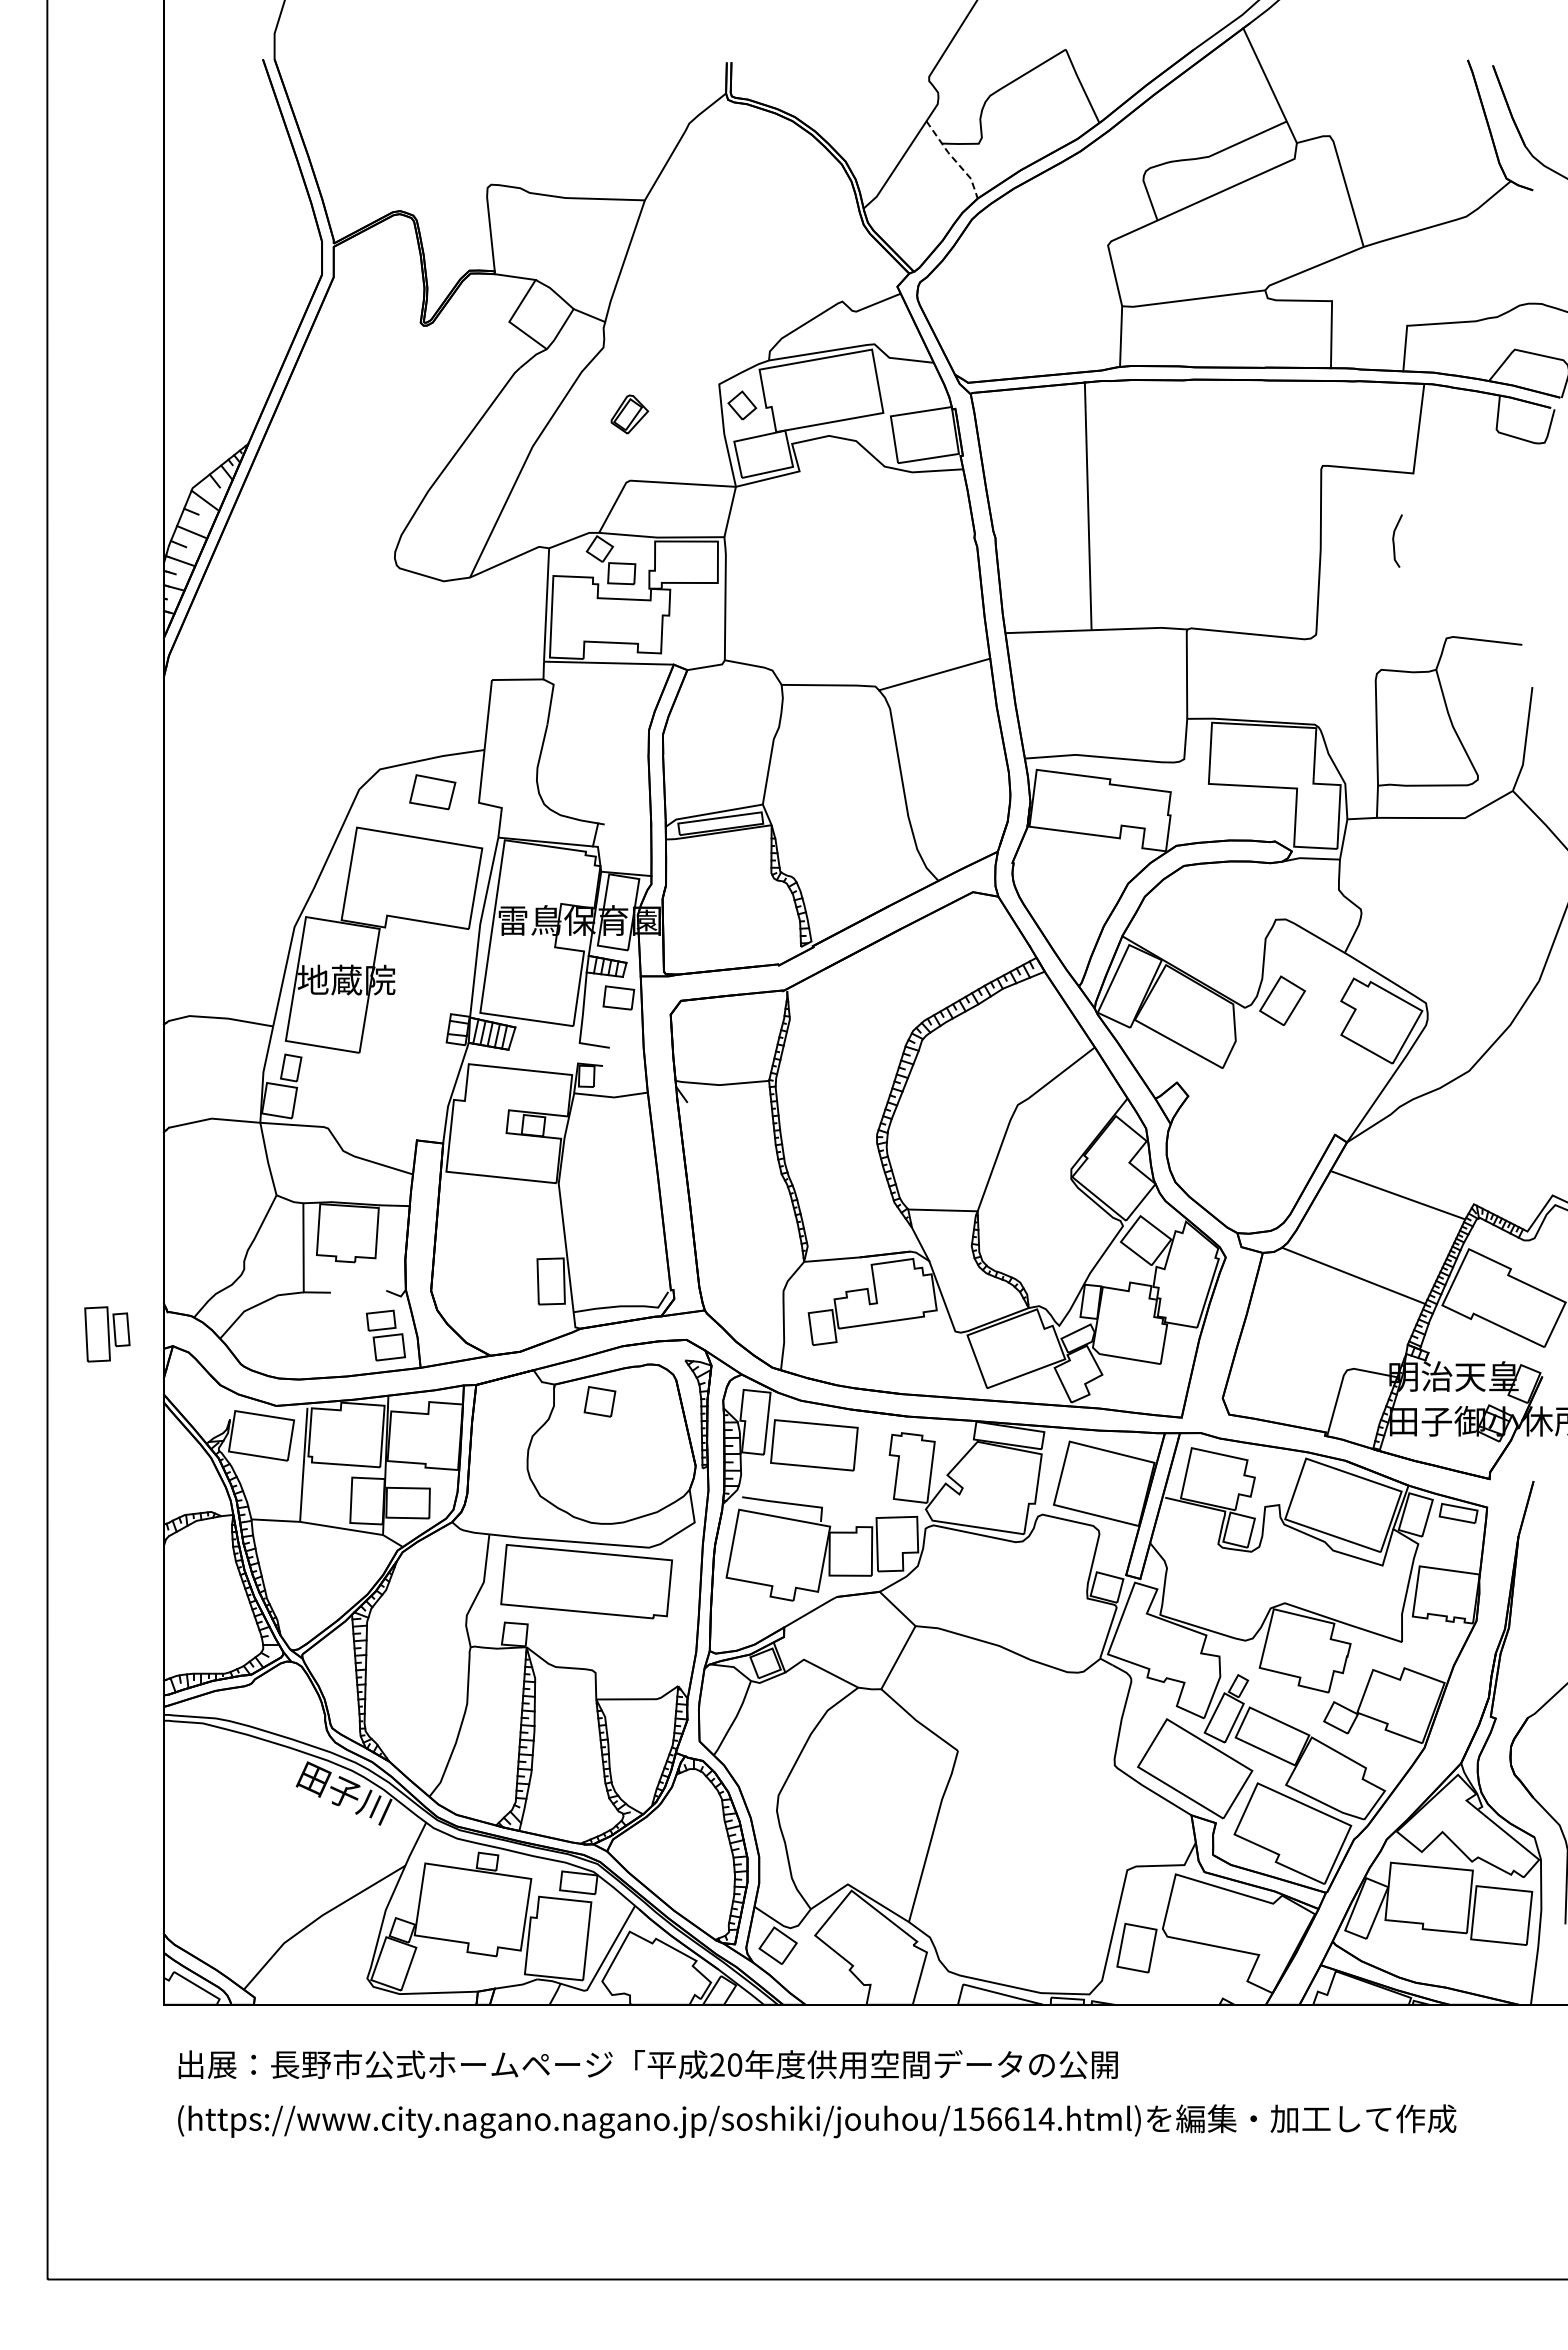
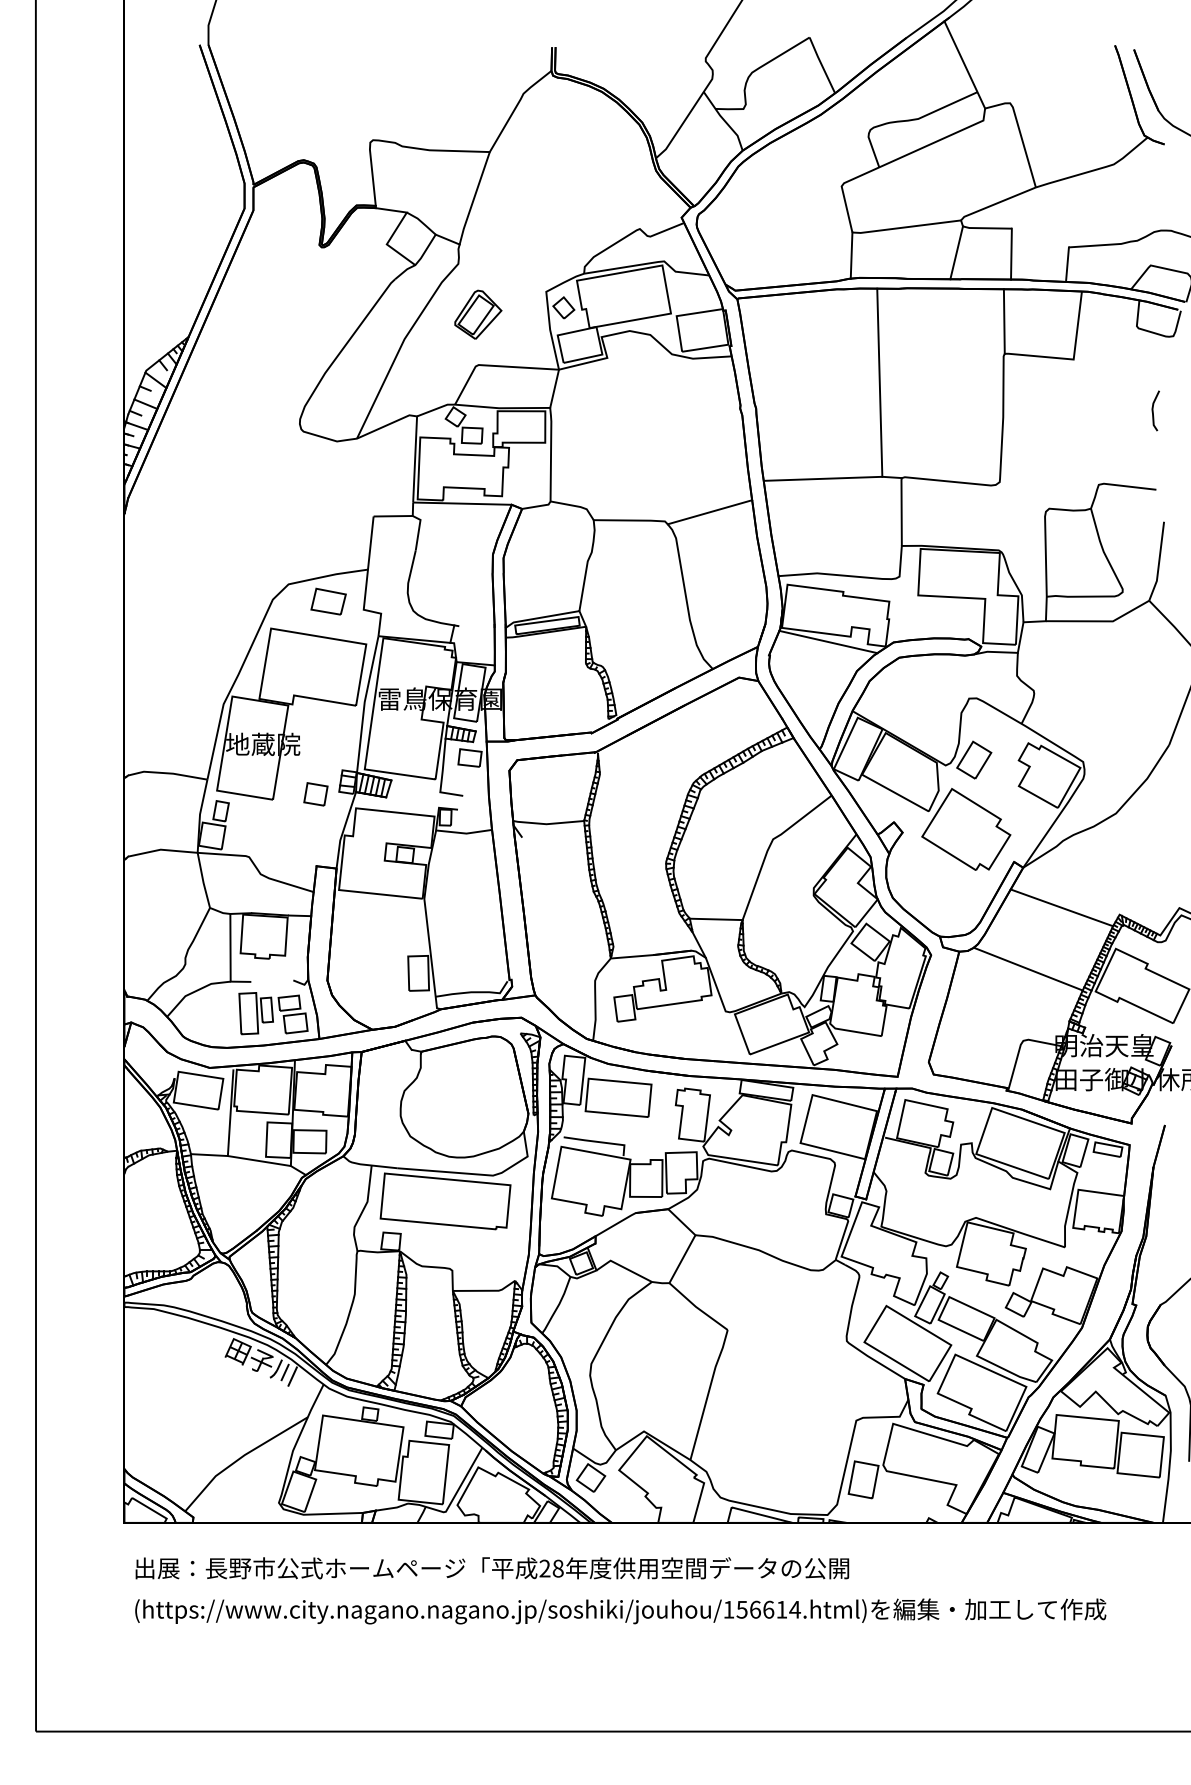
line: (954, 159) -> (725, 121), dashed -> solid
line: (1259, 332) -> (956, 252), added
part: (629, 414) -> (478, 314), size x1.67
line: (1321, 422) -> (1003, 320), added
line: (1087, 505) -> (879, 382), moved
curve: (1394, 540) -> (1153, 410), moved
line: (1090, 844) -> (828, 641), added
part: (1272, 1091) -> (966, 829), added
part: (107, 1334) -> (256, 1013), moved
part: (599, 1401) -> (315, 794), moved
text: (734, 2065) -> (557, 1569), 20 -> 28

